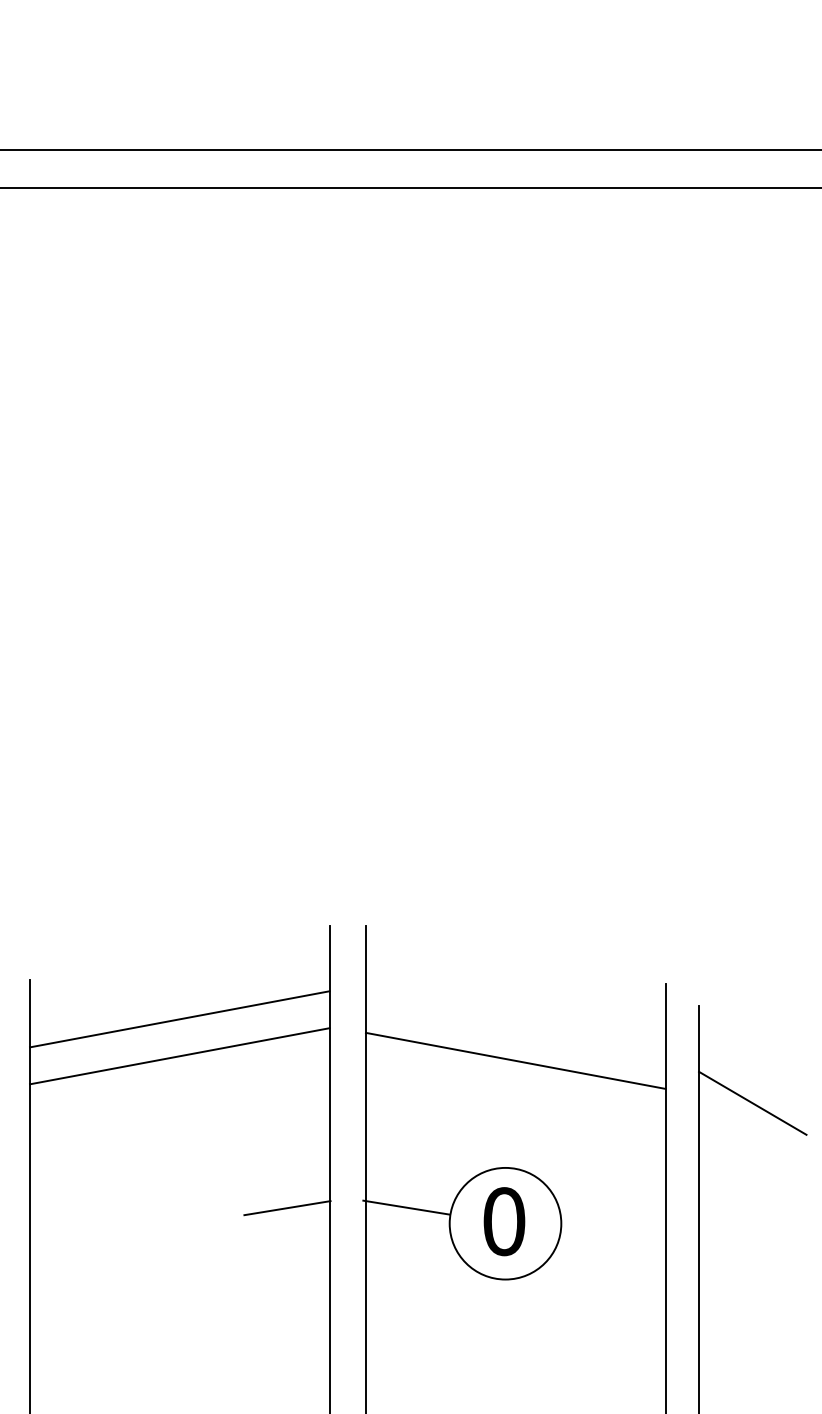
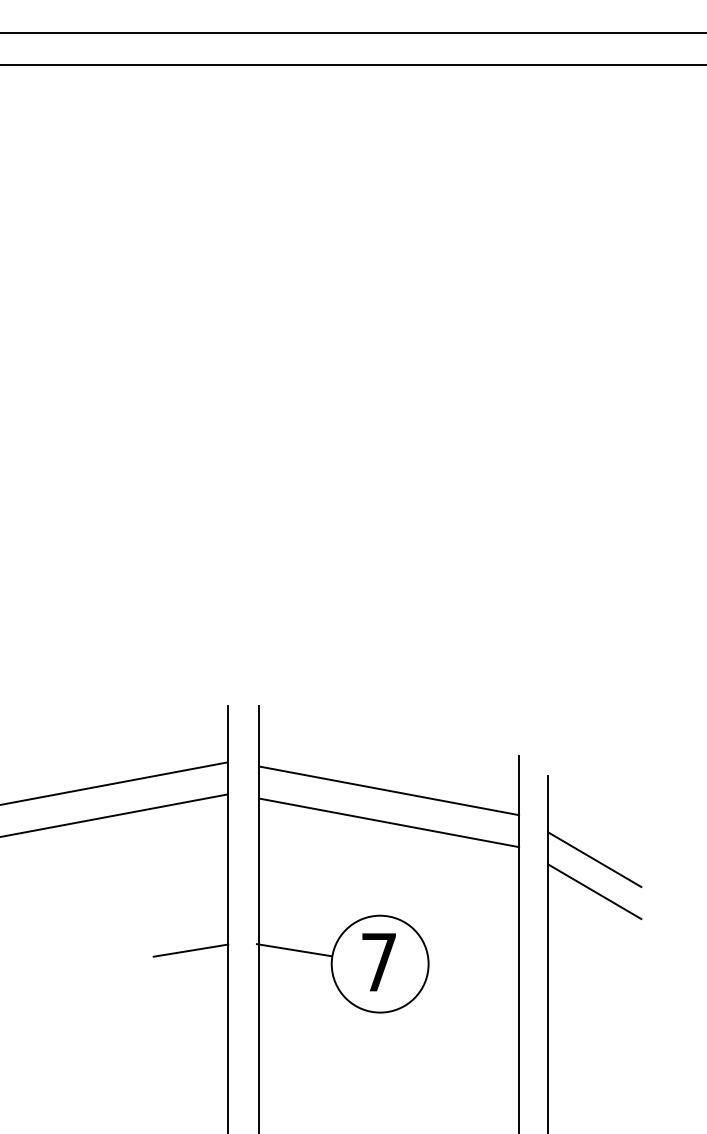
line: (515, 1023) -> (388, 790), added
line: (752, 1139) -> (594, 891), added
text: (504, 1221) -> (379, 962), 0 -> 7

